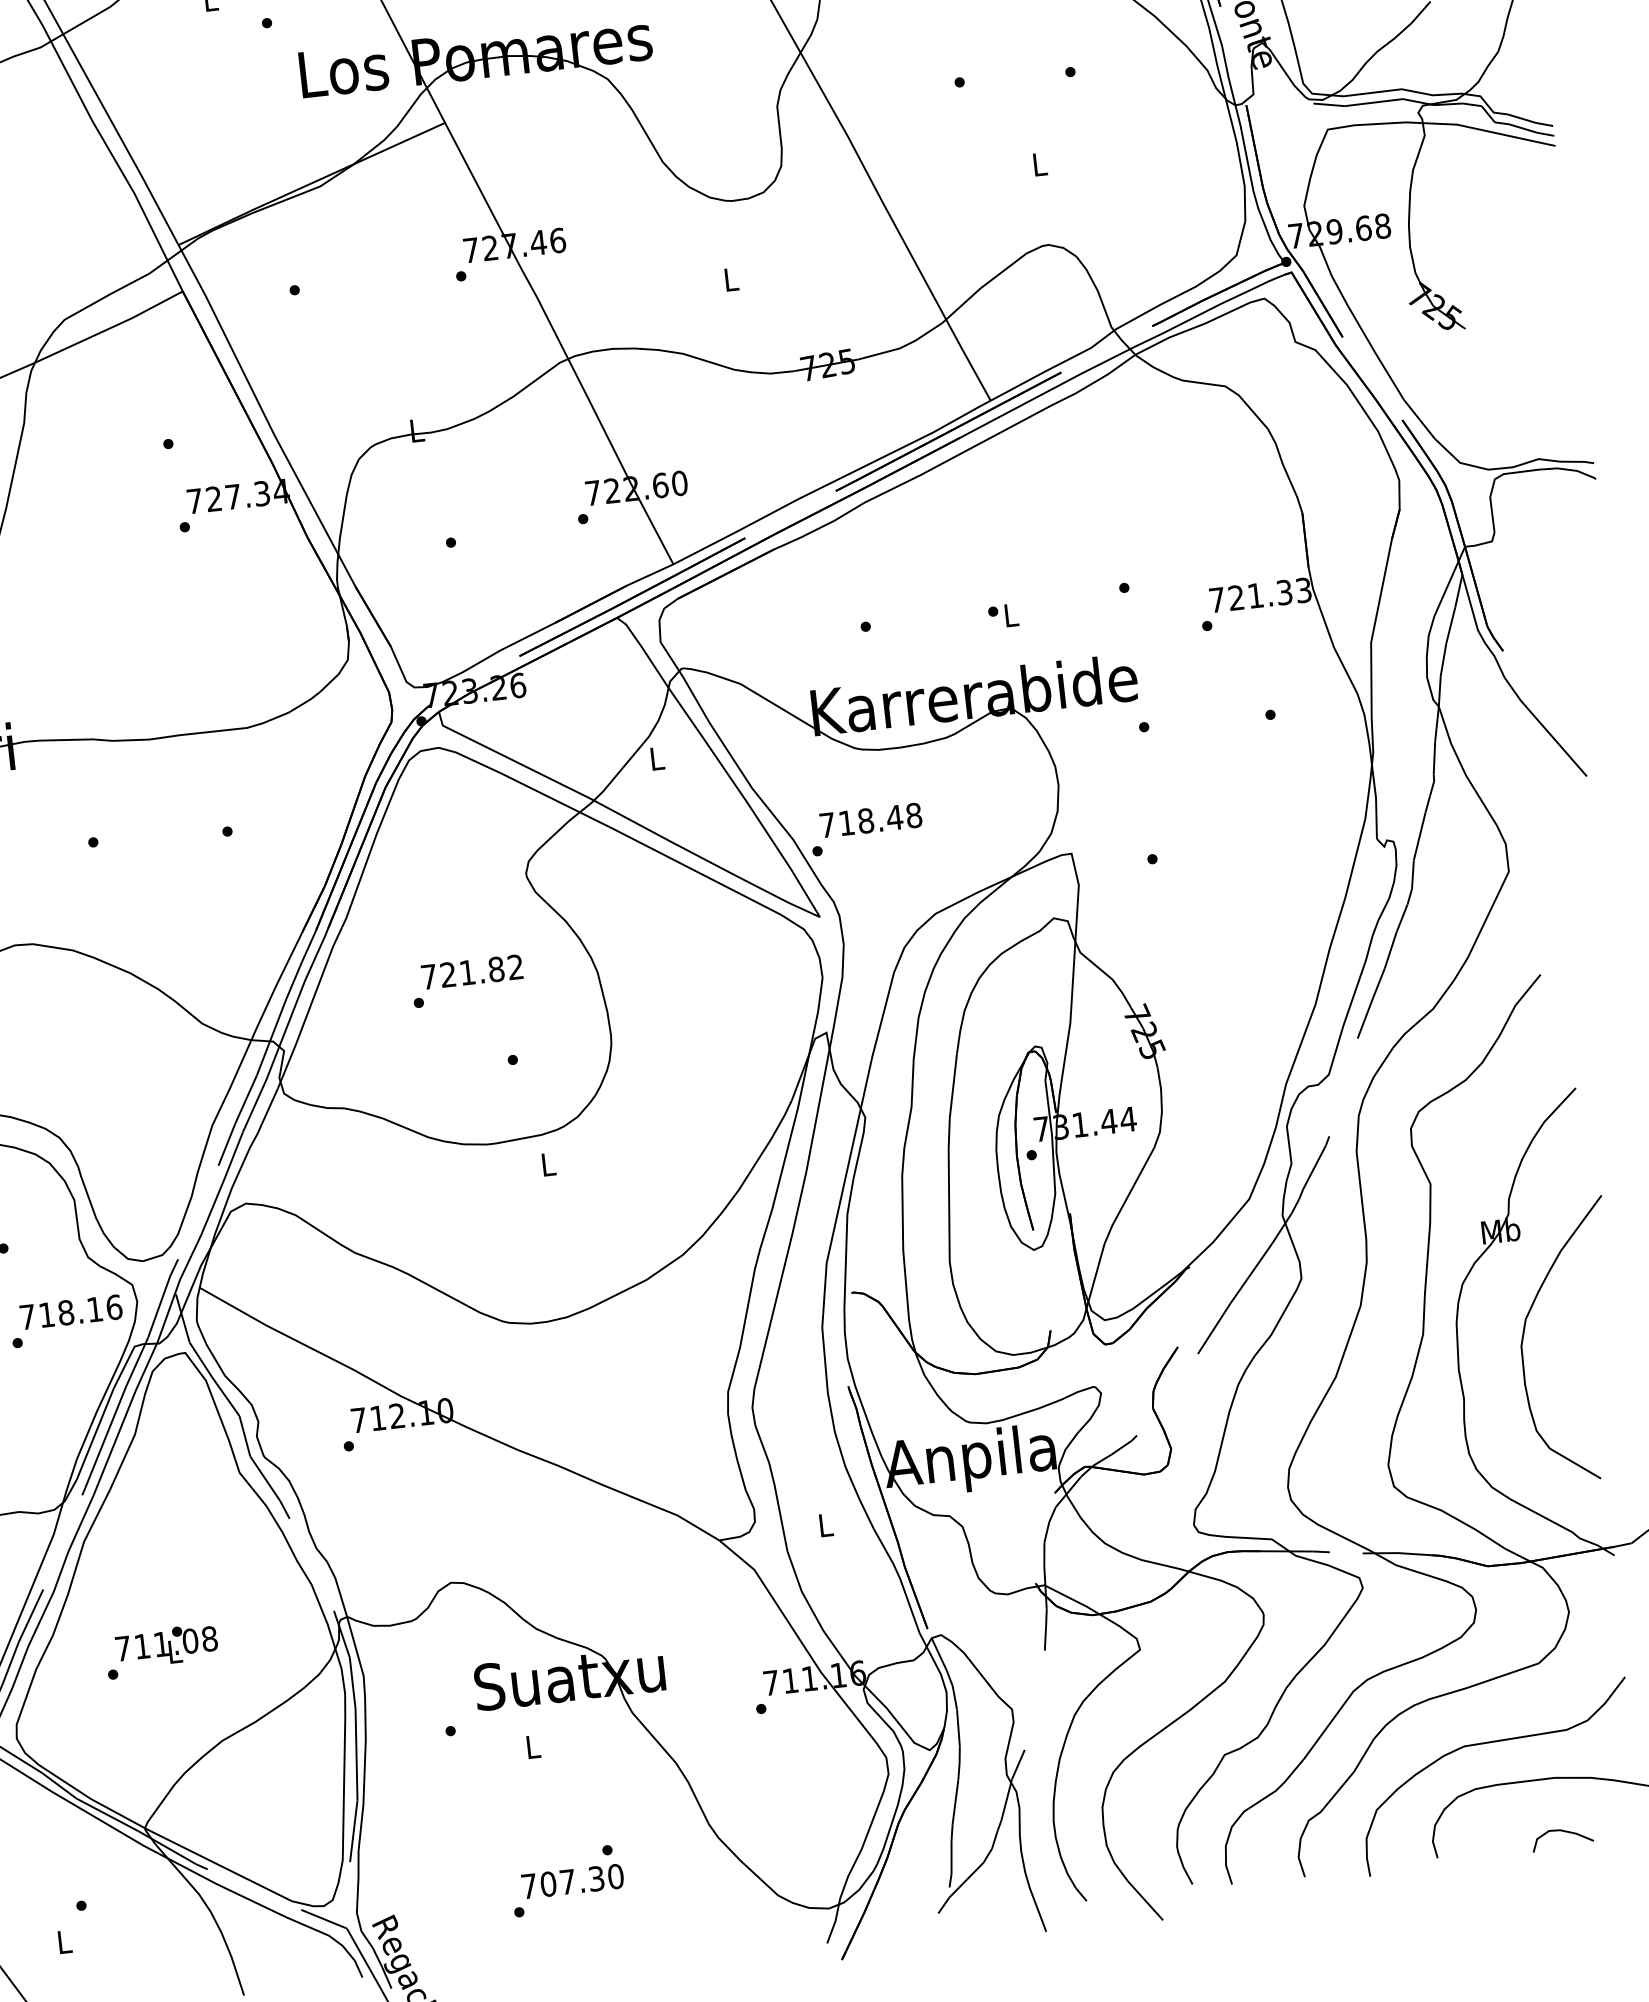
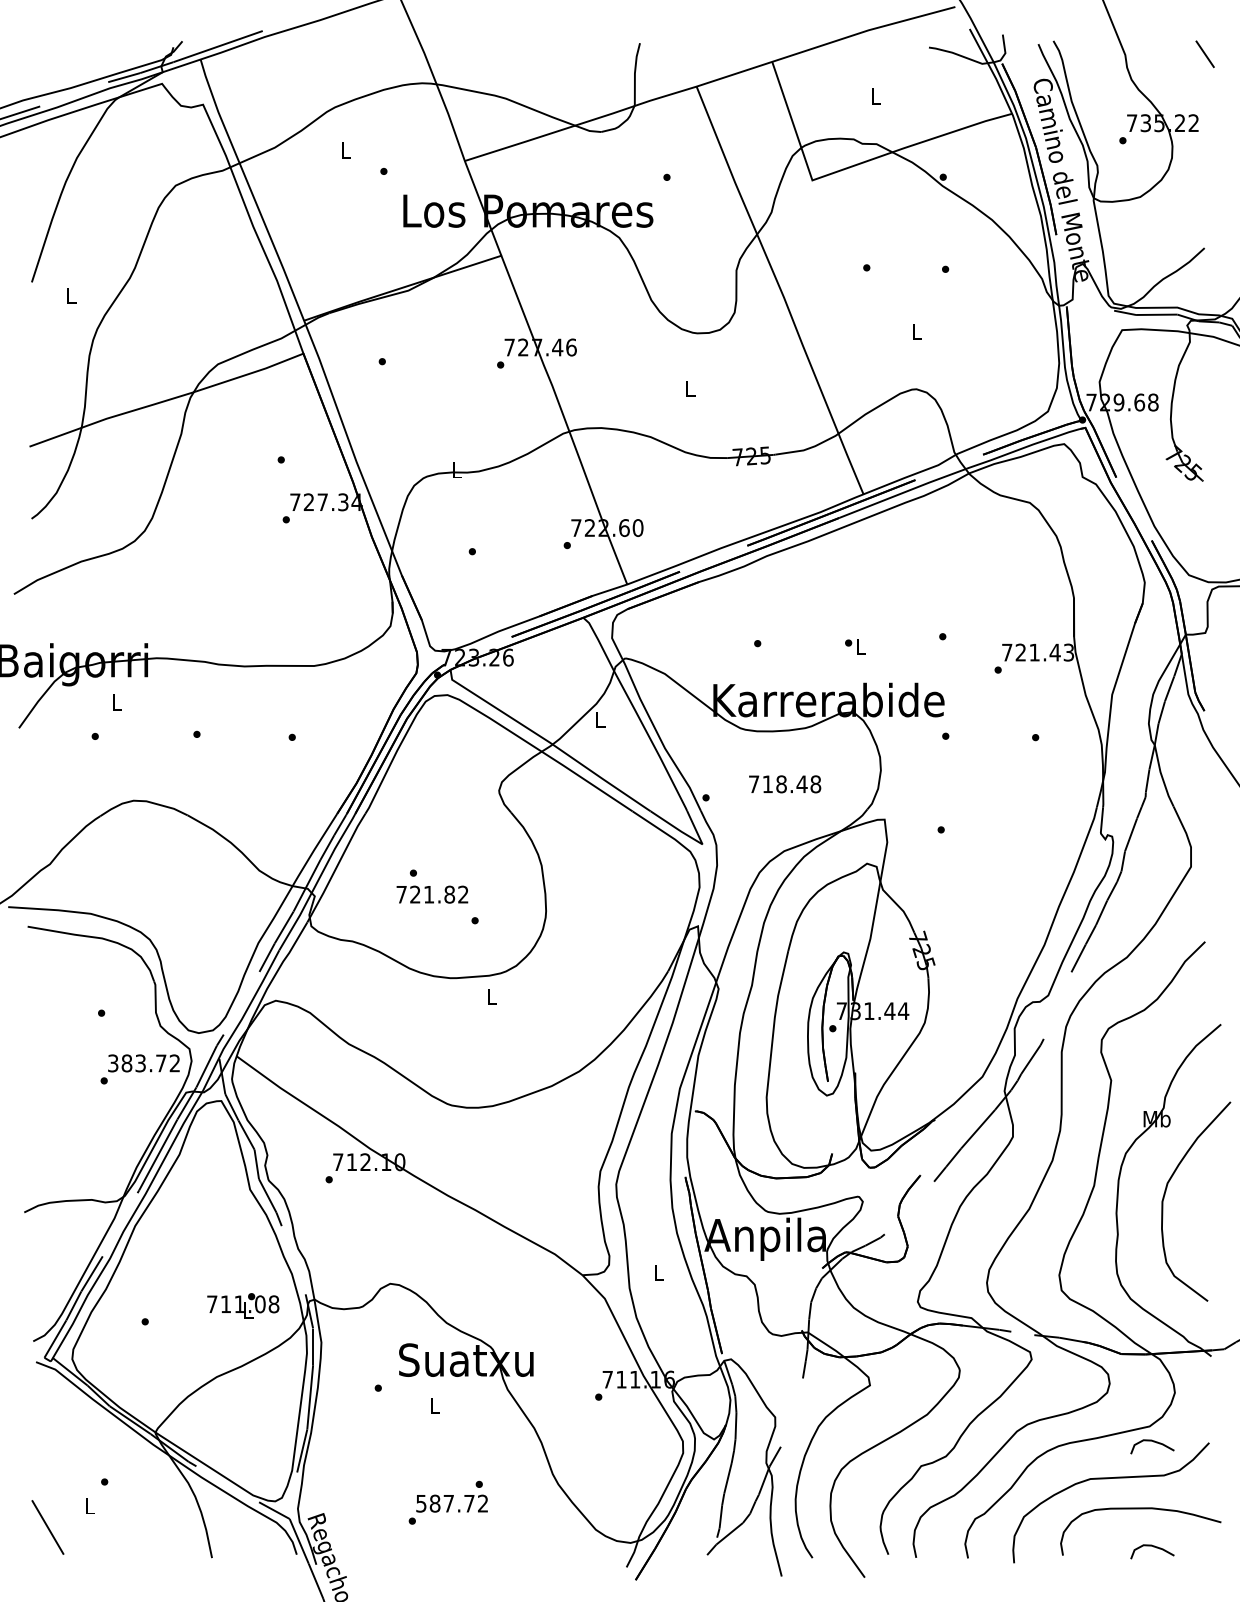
text: (1283, 592) -> (1054, 652), 721.33 -> 721.43
text: (871, 820) -> (785, 784), moved
text: (472, 971) -> (432, 894), moved
text: (71, 1312) -> (144, 1063), 718.16 -> 383.72
text: (167, 1645) -> (243, 1305), moved
curve: (1546, 1685) -> (1153, 1442), added
text: (572, 1881) -> (452, 1503), 707.30 -> 587.72

